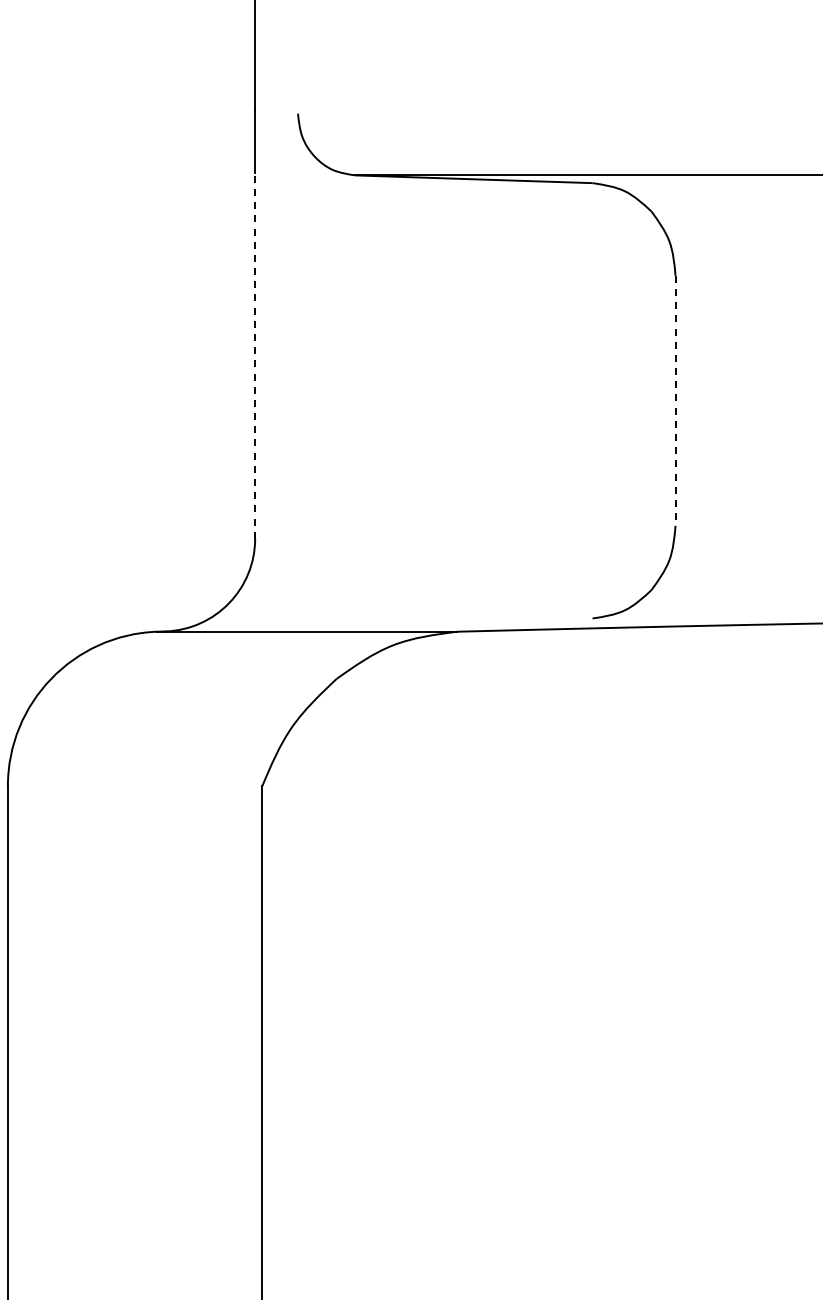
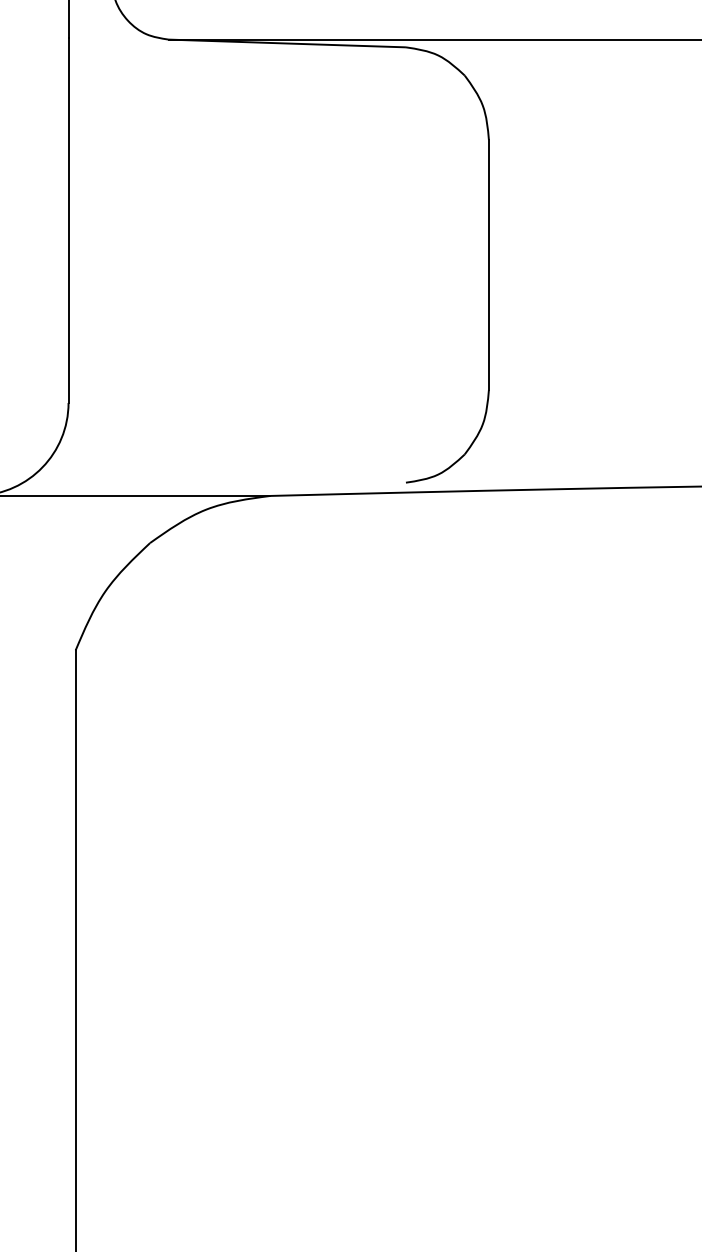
line: (255, 356) -> (68, 220), dashed -> solid
line: (675, 401) -> (488, 265), dashed -> solid

